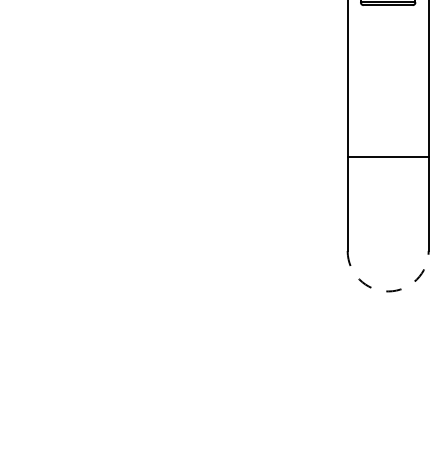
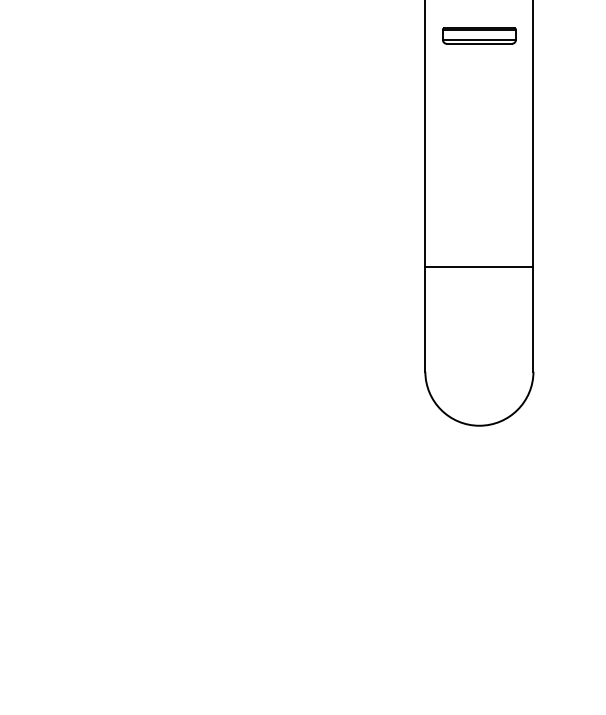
line: (388, 157) -> (479, 266), moved
arc: (388, 291) -> (479, 425), dashed -> solid

